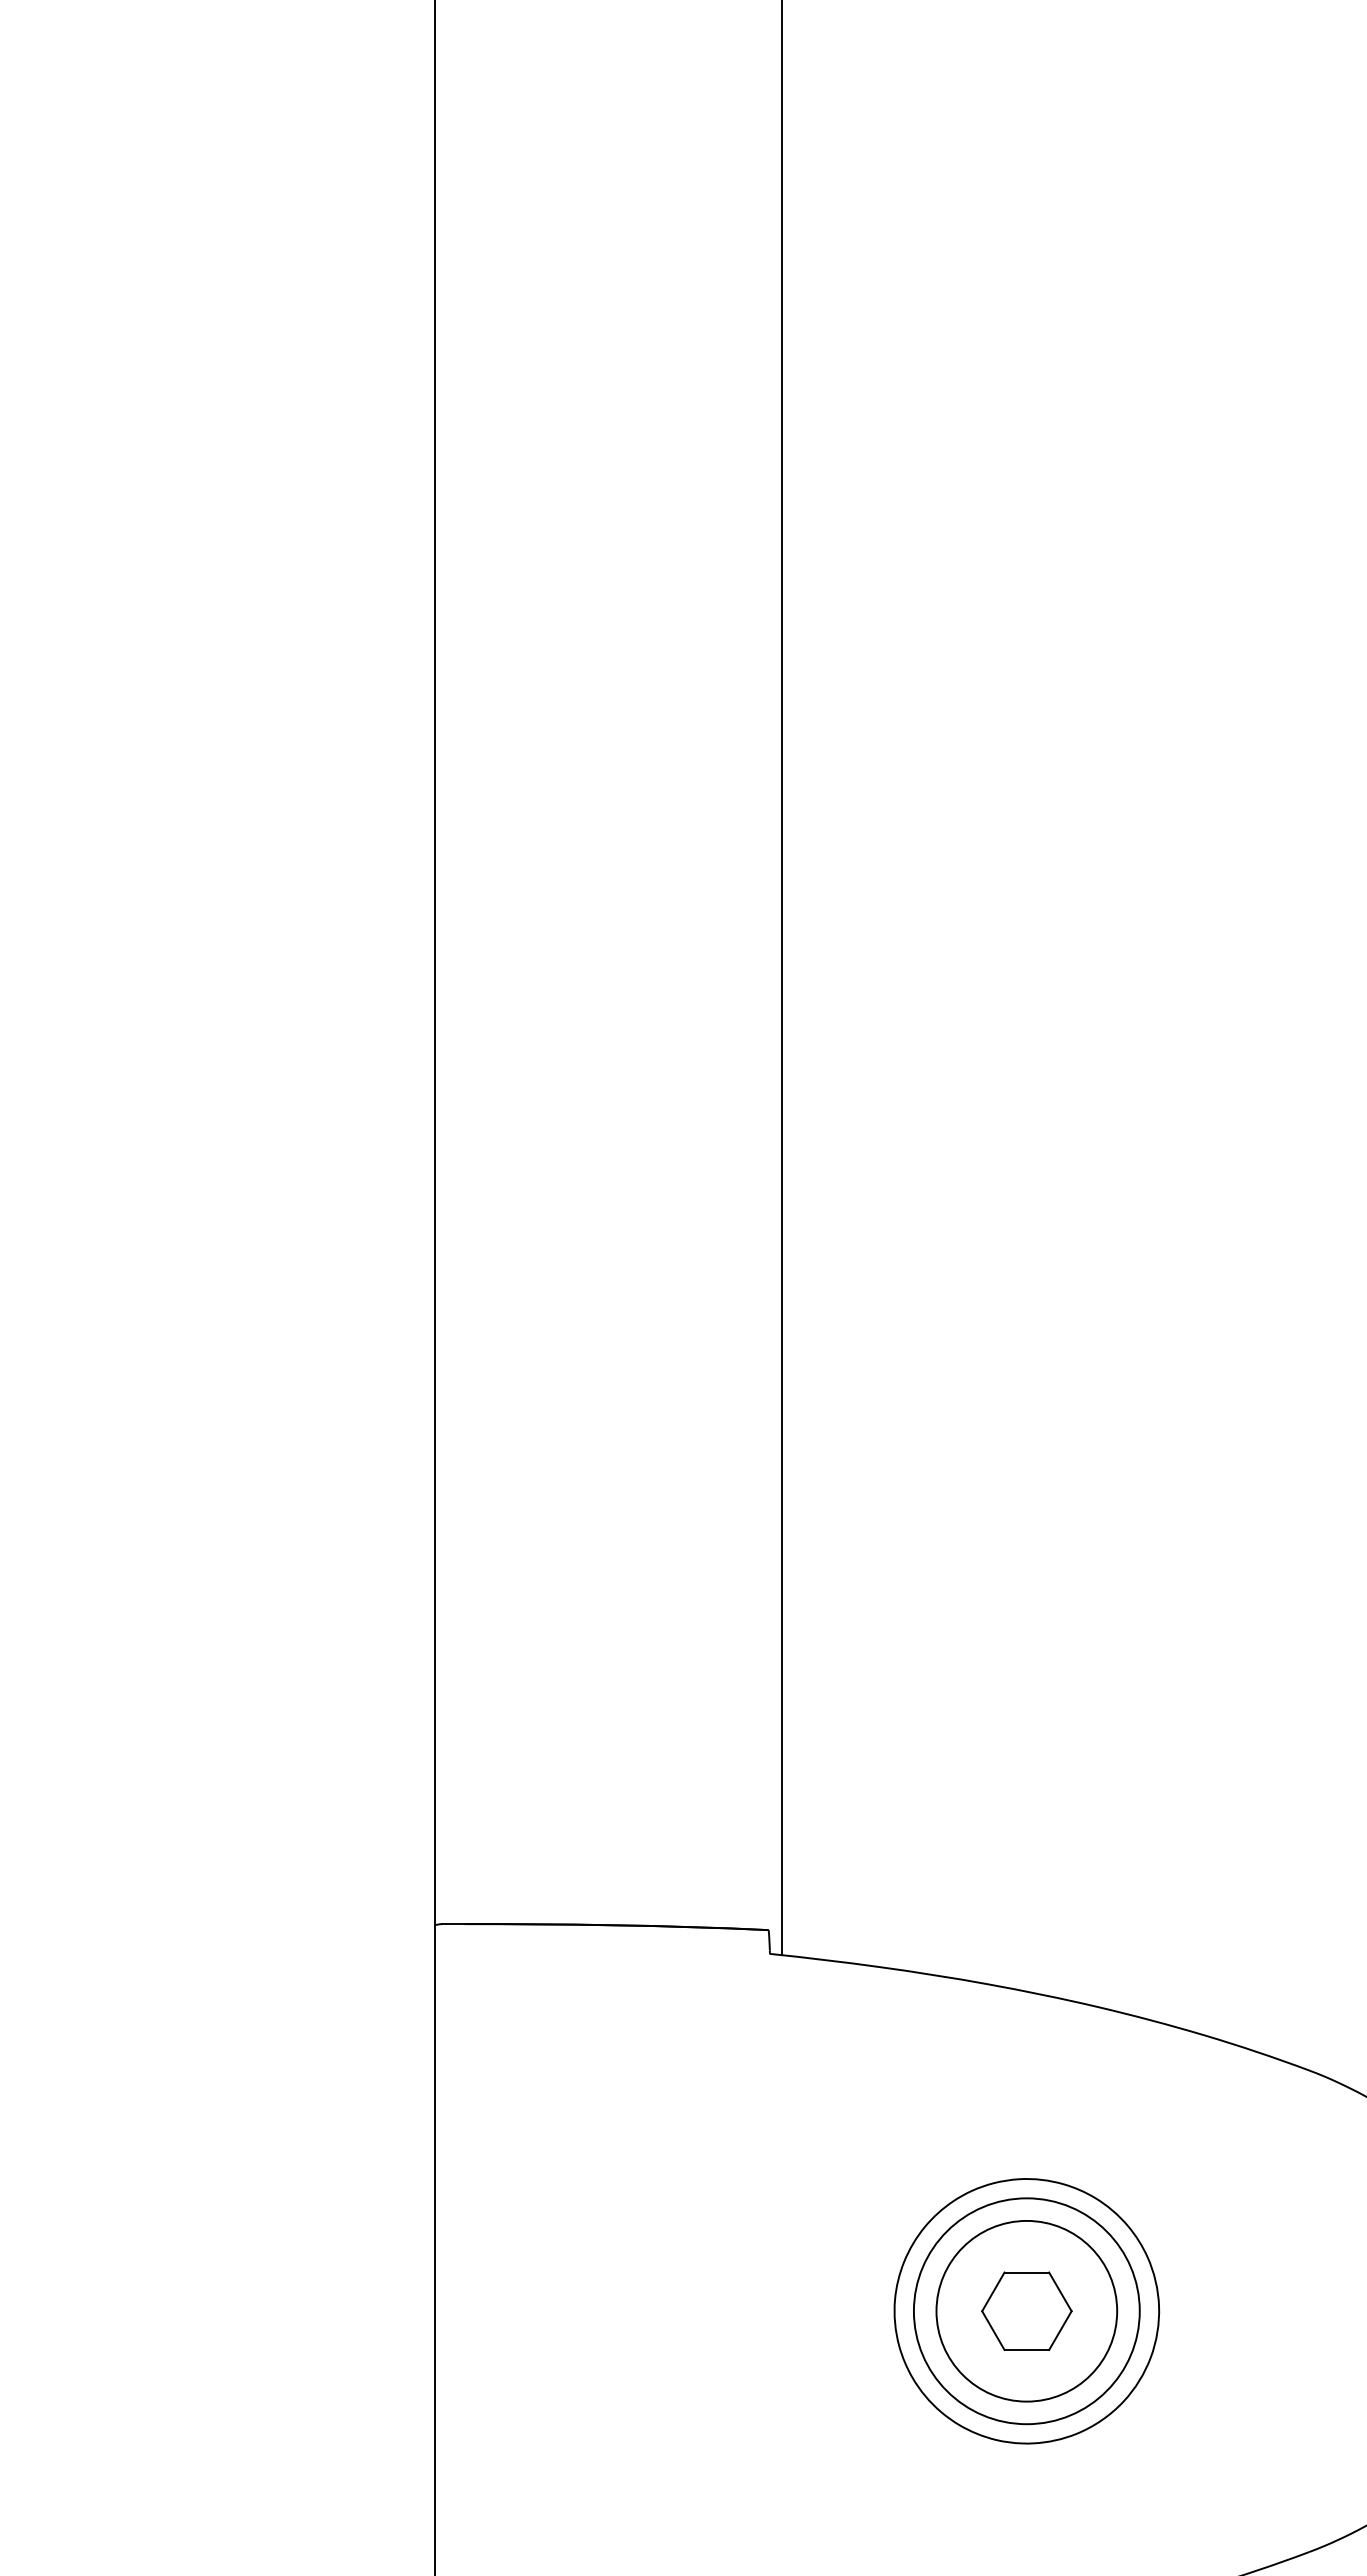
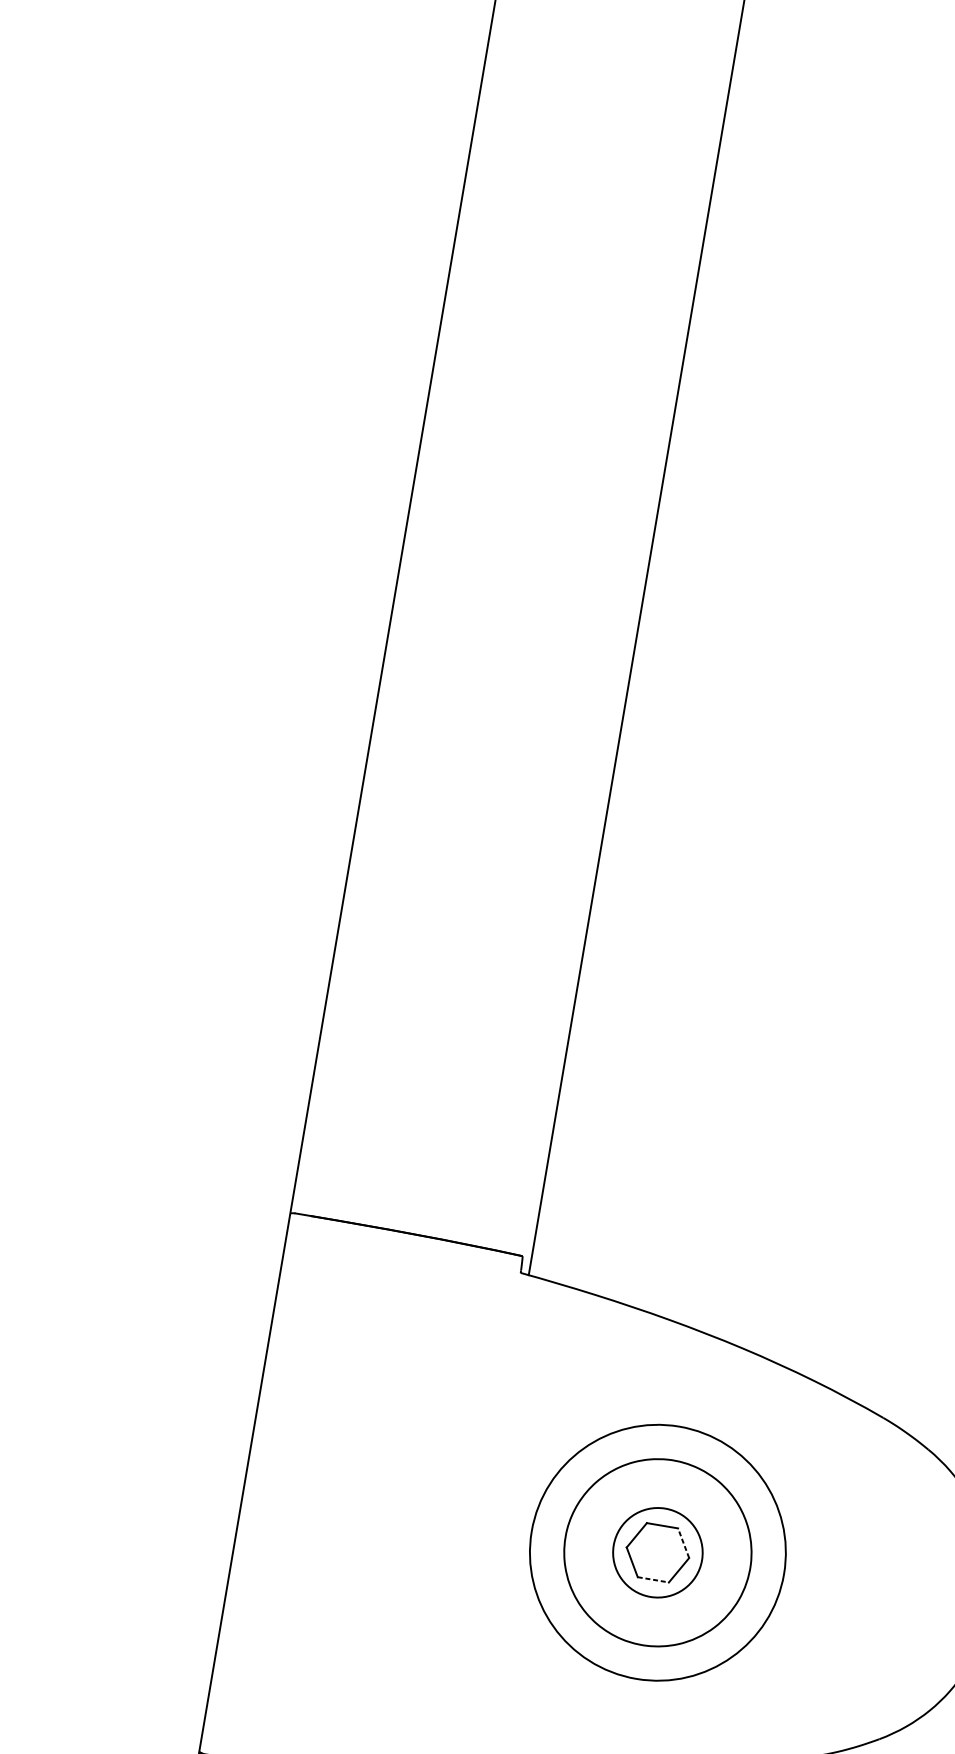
line: (1060, 2291) -> (683, 1542), solid -> dashed
circle: (1026, 2310) -> (657, 1552), size x0.7
circle: (1026, 2311) -> (657, 1552), size x1.6
line: (1027, 2349) -> (653, 1579), solid -> dashed

